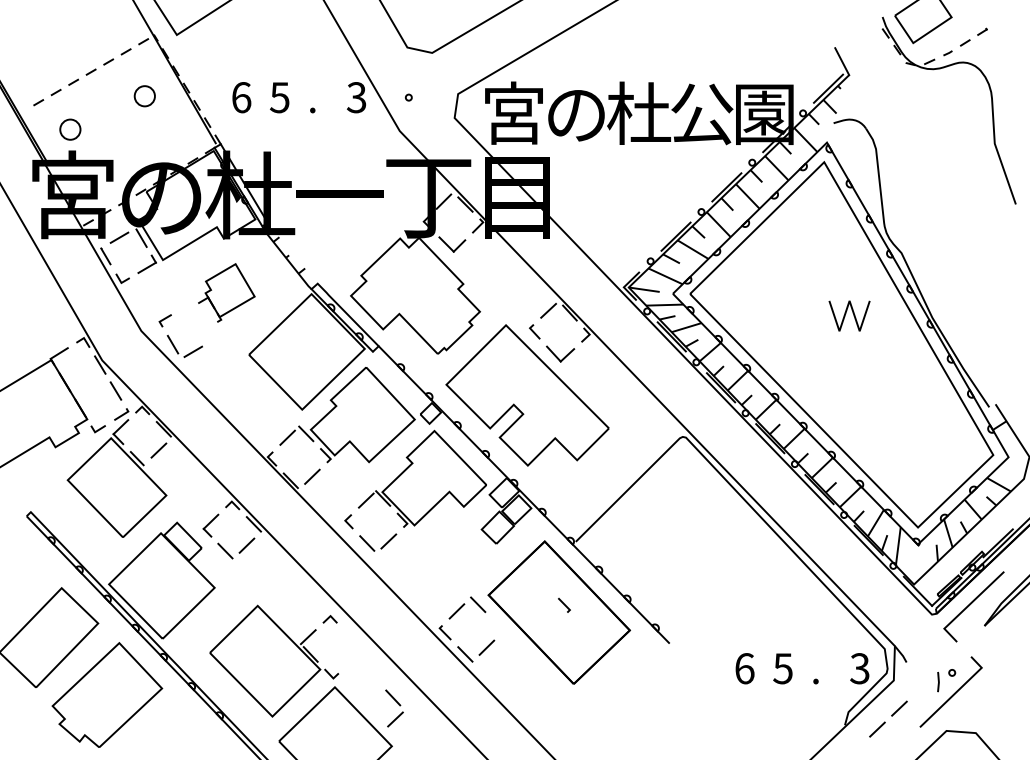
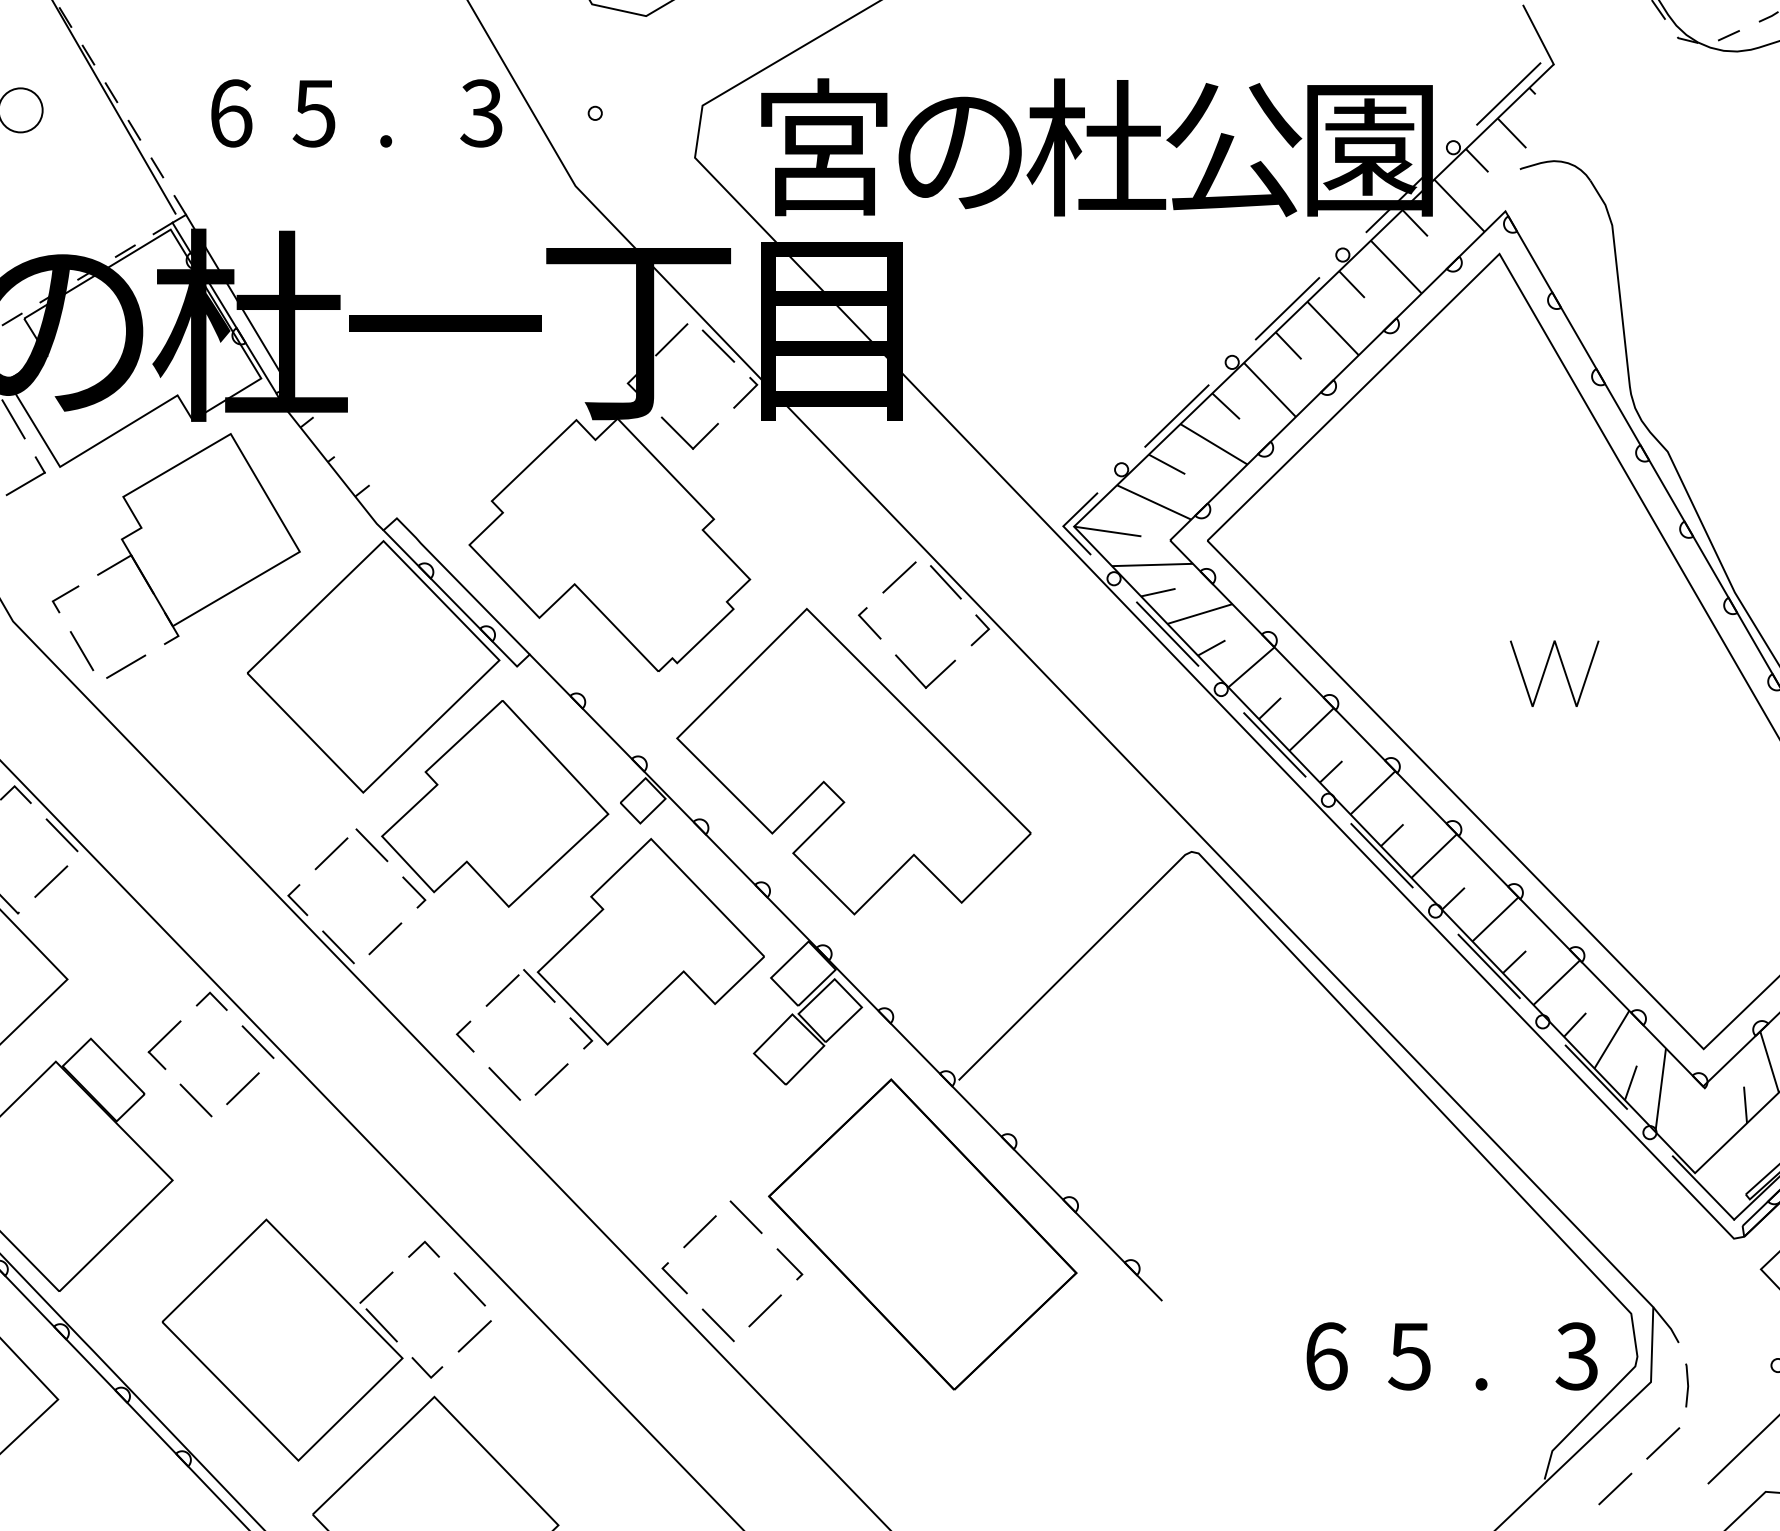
part: (226, 292) -> (198, 537), size x1.67
line: (846, 313) -> (1547, 668), moved
line: (564, 605) -> (790, 1264), moved
line: (938, 682) -> (1687, 1386), moved
part: (394, 708) -> (472, 1312), moved

